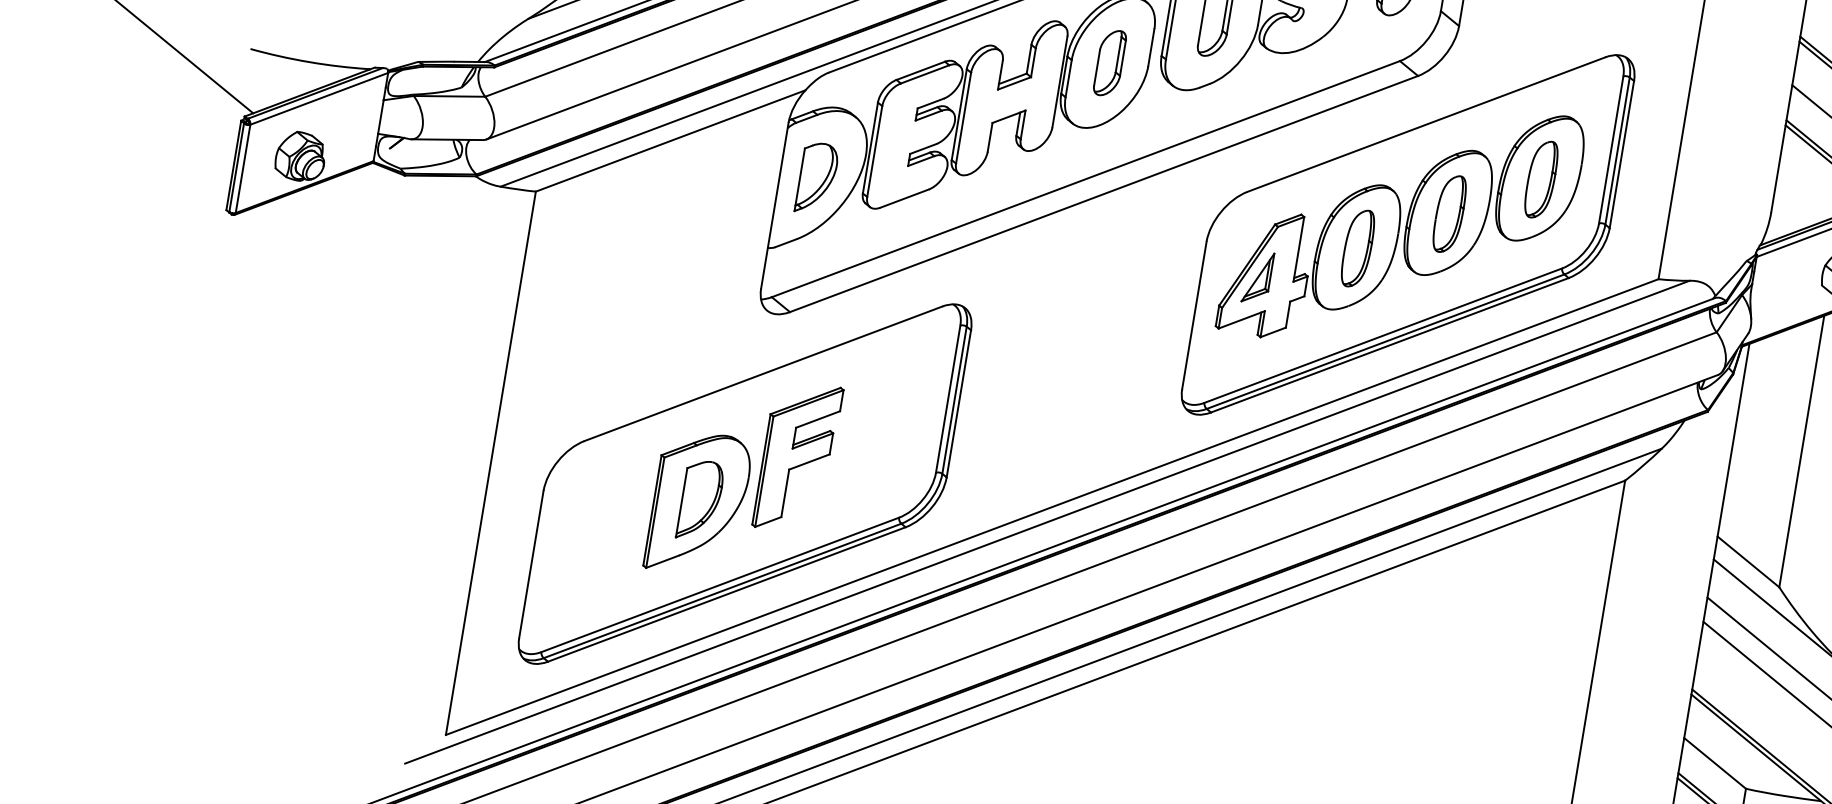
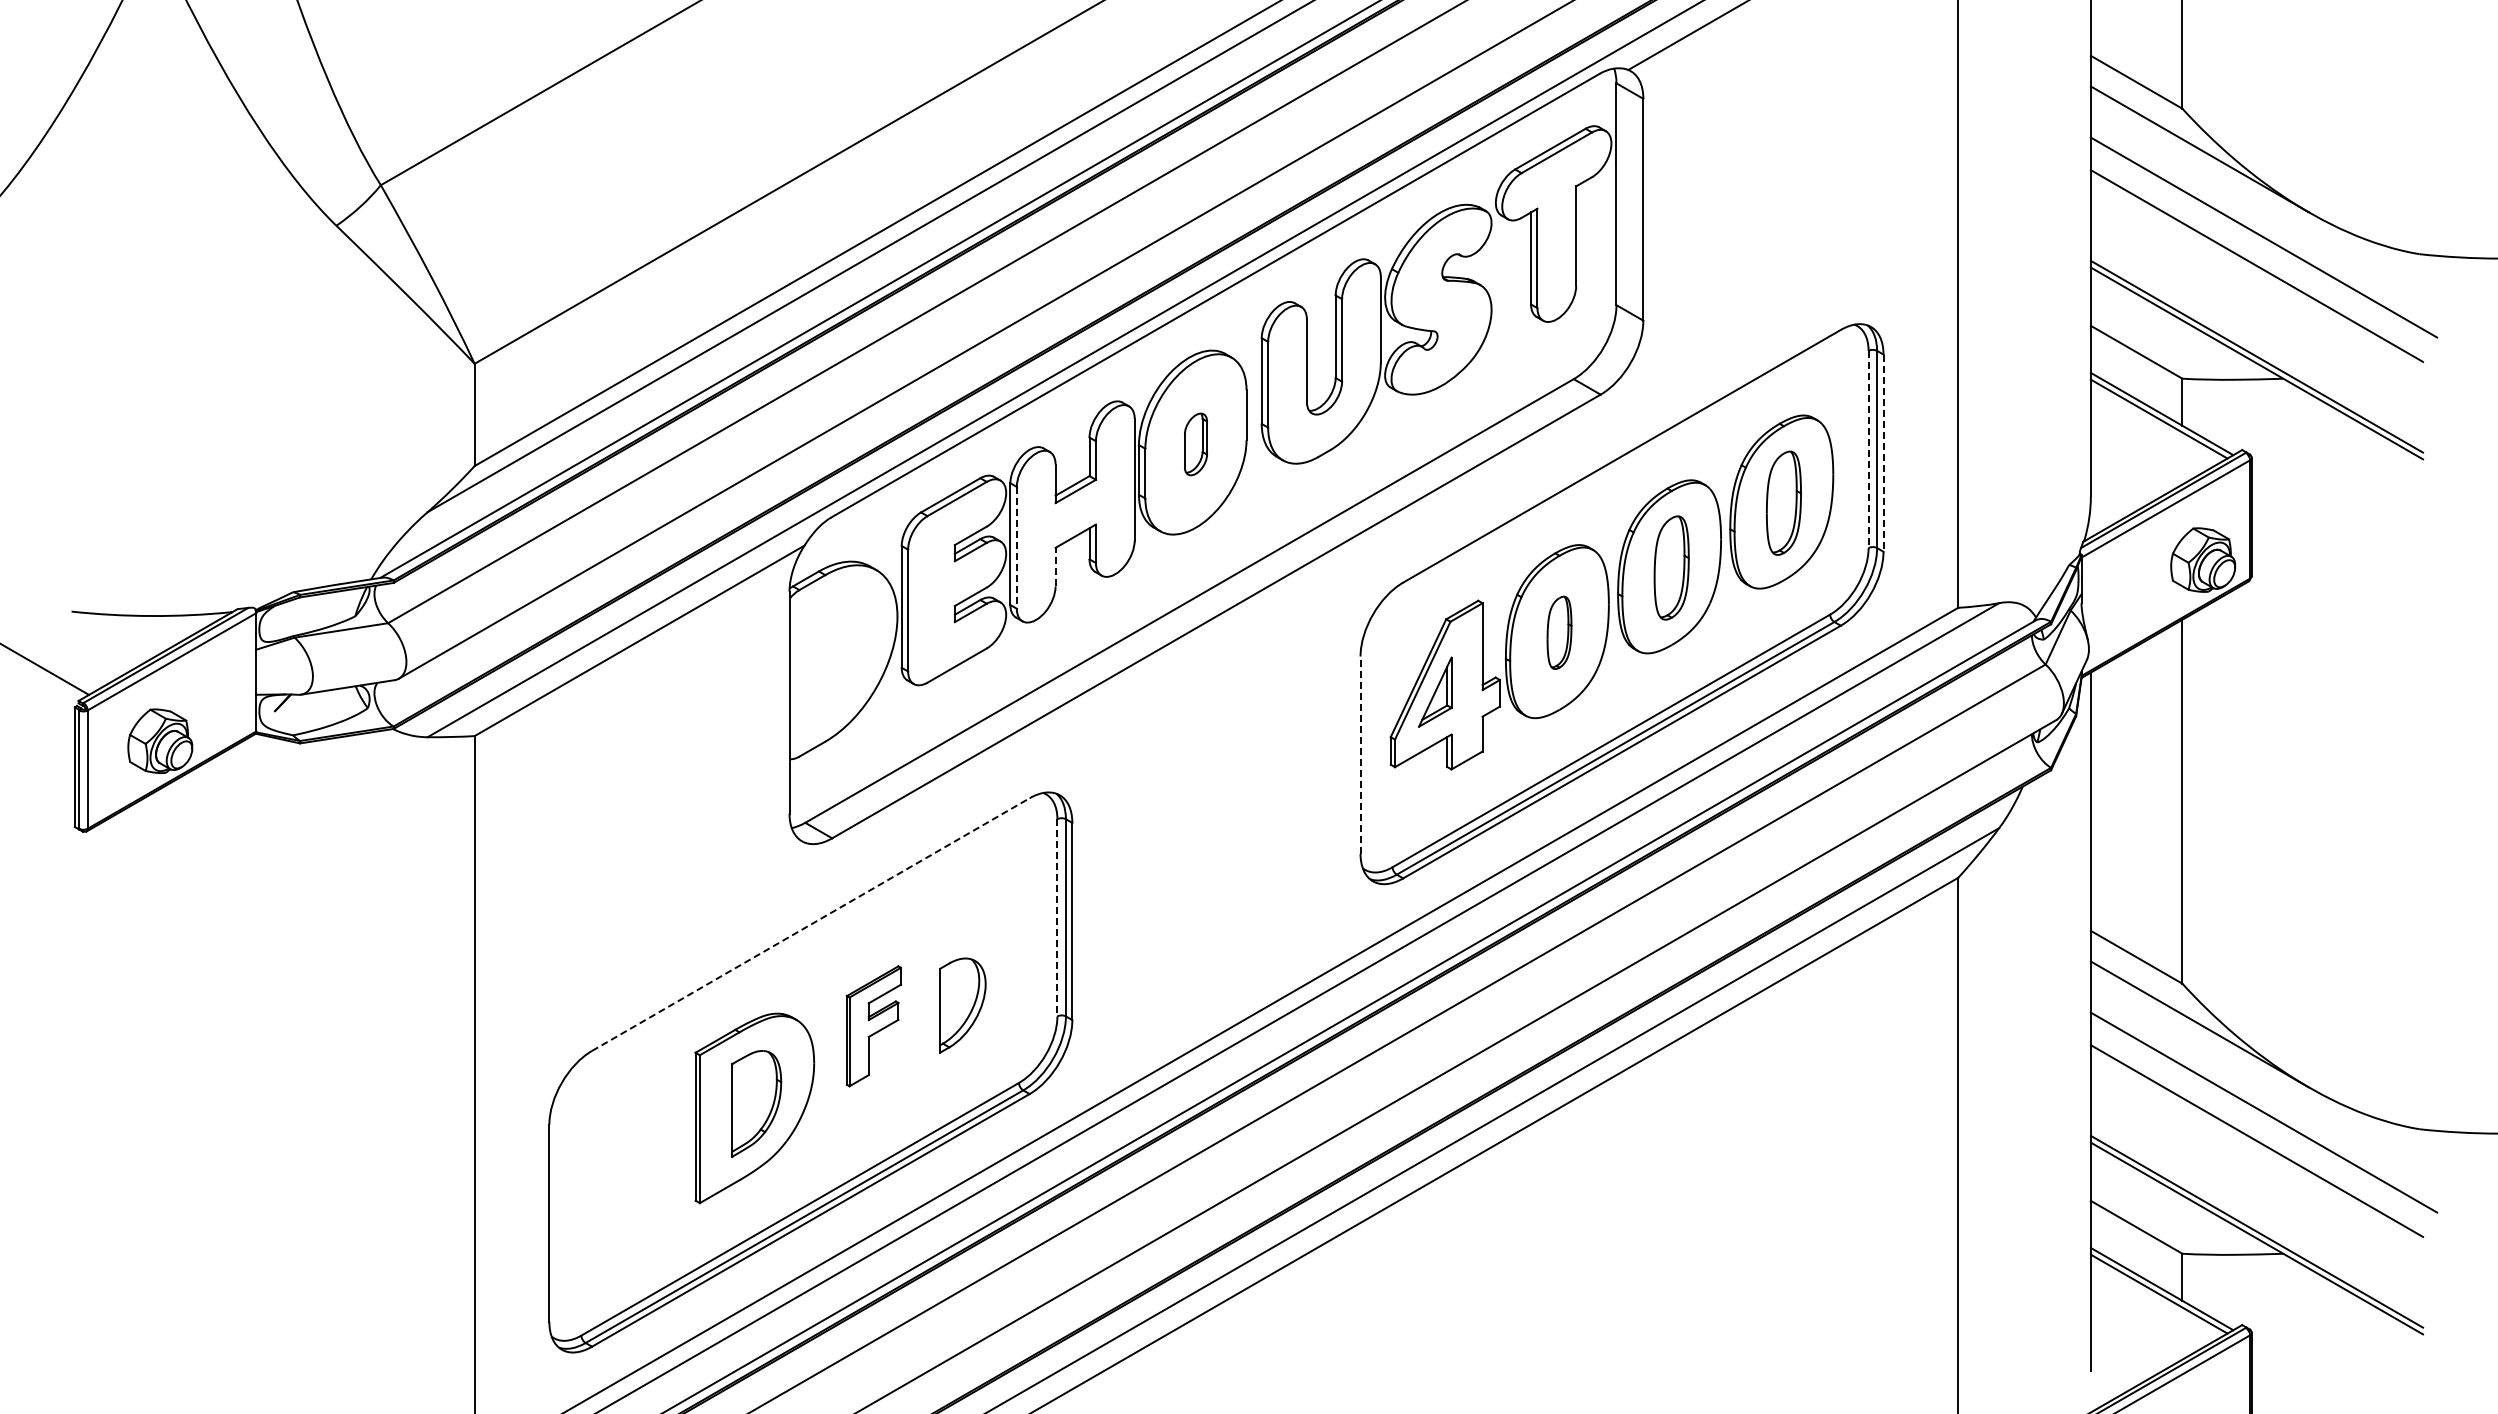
part: (1109, 63) -> (1195, 444), size x0.7
line: (963, 117) -> (1016, 547), solid -> dashed
line: (990, 136) -> (1055, 566), solid -> dashed
line: (1611, 149) -> (1868, 449), solid -> dashed
line: (1621, 154) -> (1883, 453), solid -> dashed
part: (816, 178) -> (962, 1005), moved
part: (1358, 248) -> (1559, 632), size x0.7
line: (1194, 315) -> (1360, 755), solid -> dashed
line: (763, 373) -> (810, 924), solid -> dashed
line: (948, 398) -> (1057, 917), solid -> dashed
part: (797, 457) -> (873, 1026), size x0.6

